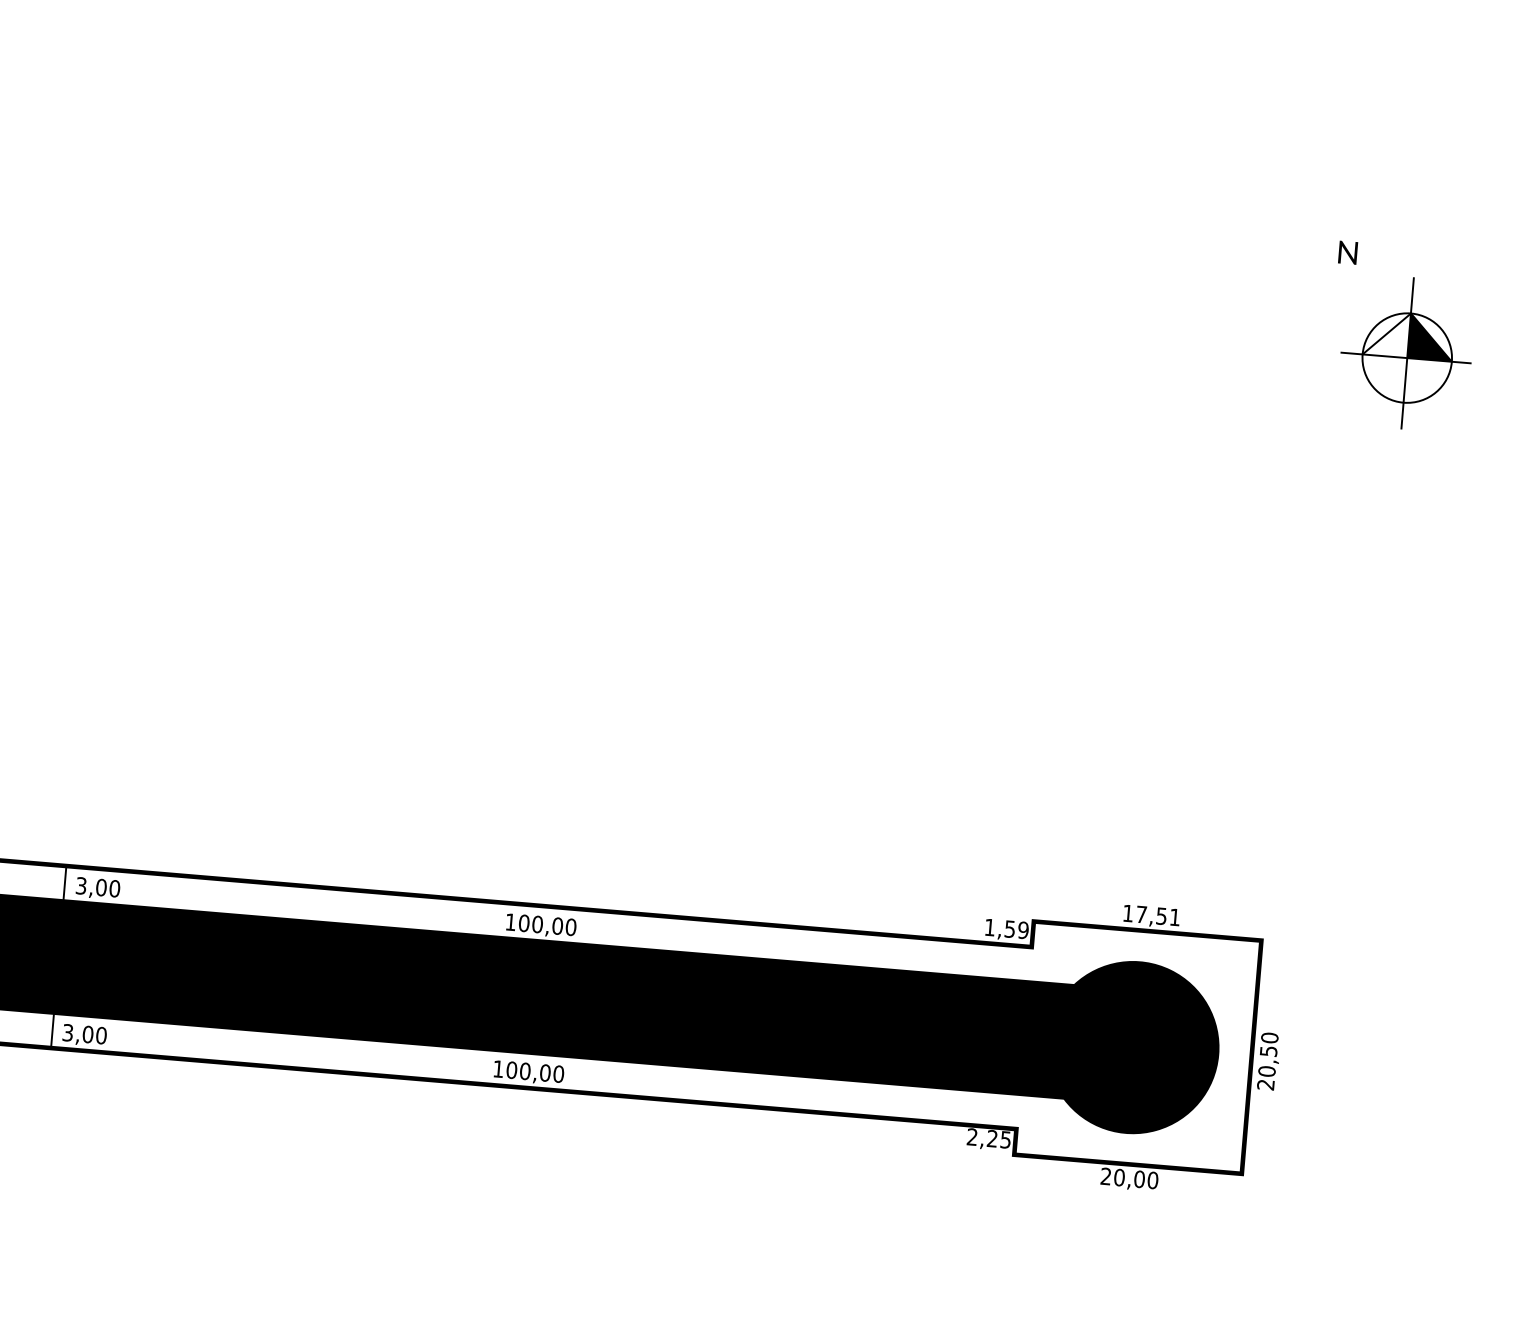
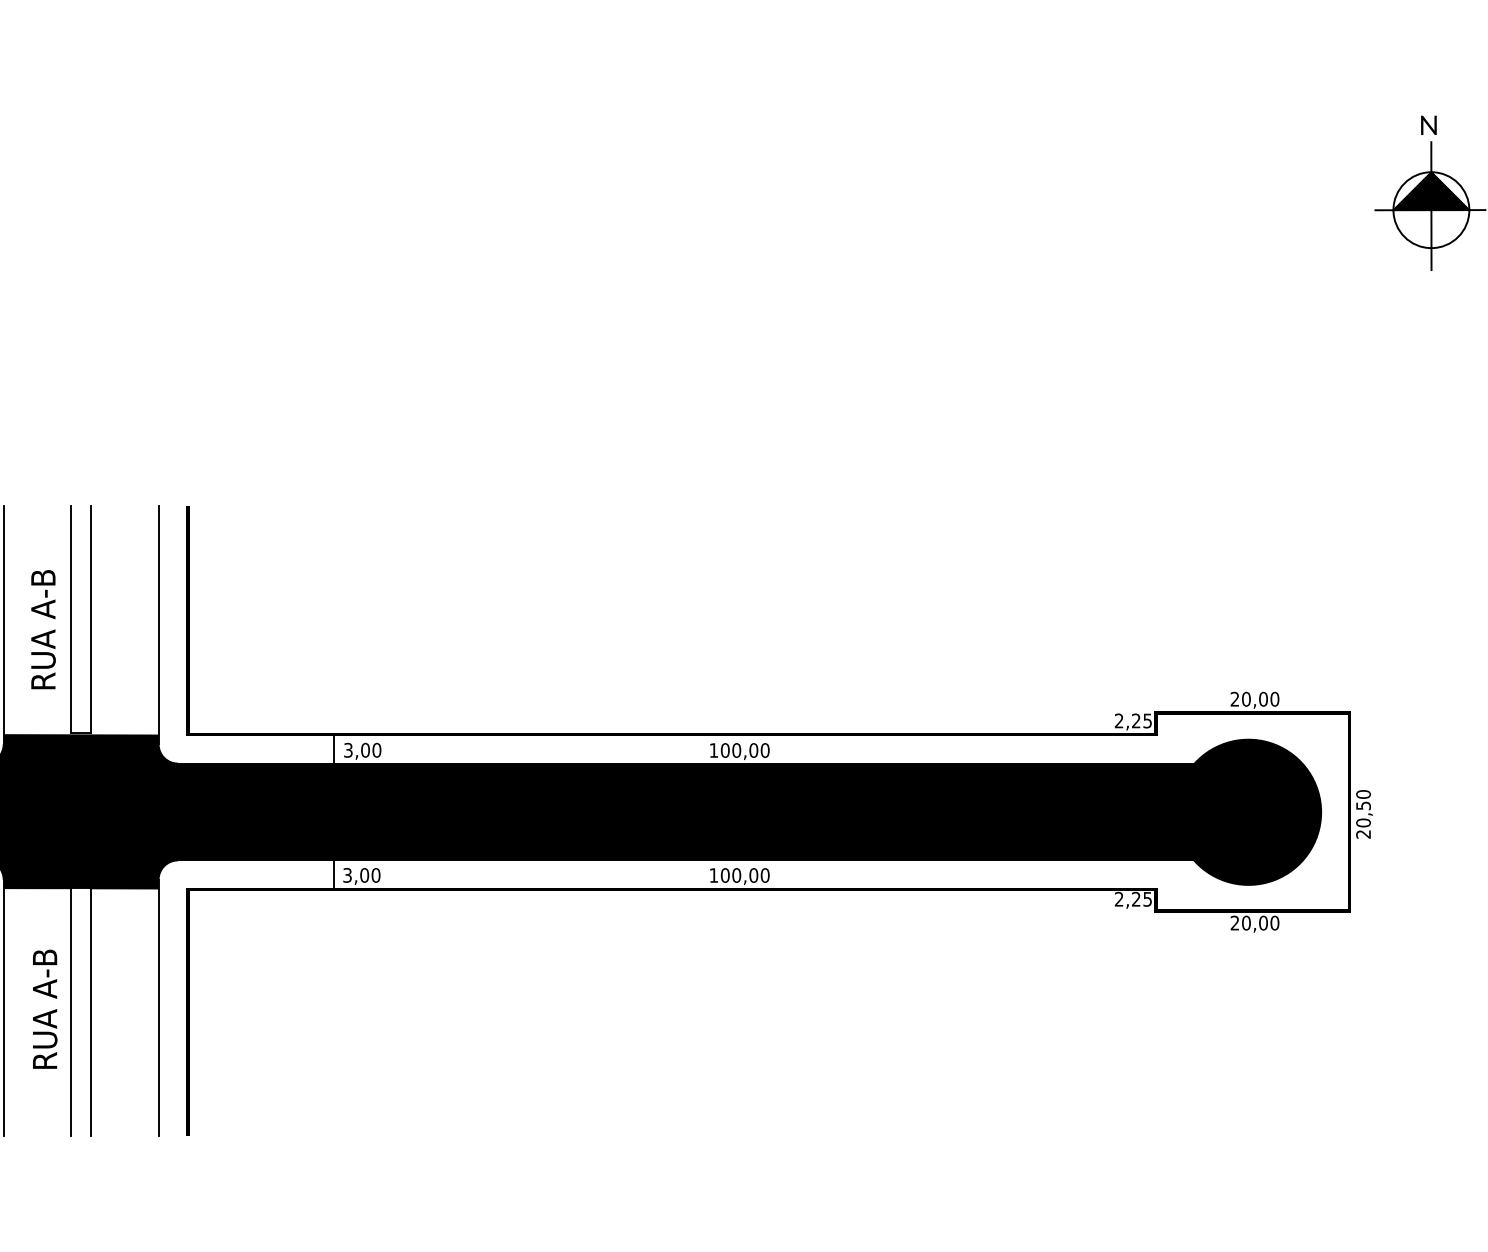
text: (1347, 251) -> (1428, 124), moved
fill: (1386, 334) -> (1412, 191), added
text: (1151, 914) -> (1254, 698), 17,51 -> 20,00
text: (1006, 928) -> (1133, 720), 1,59 -> 2,25

